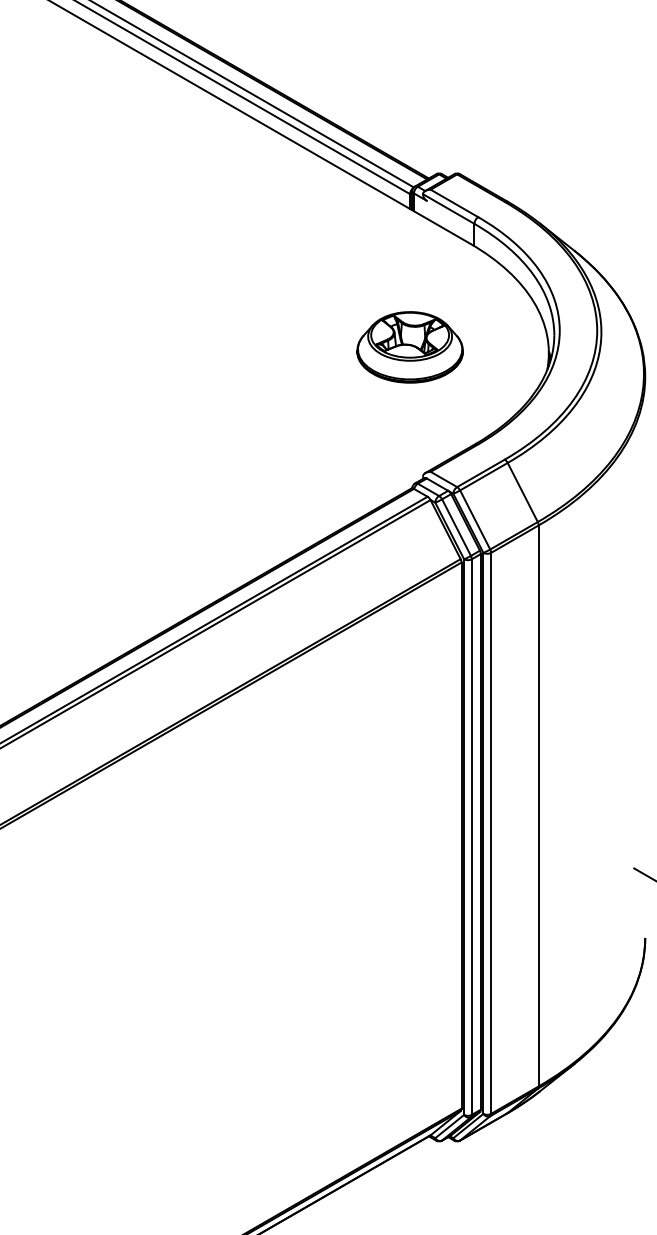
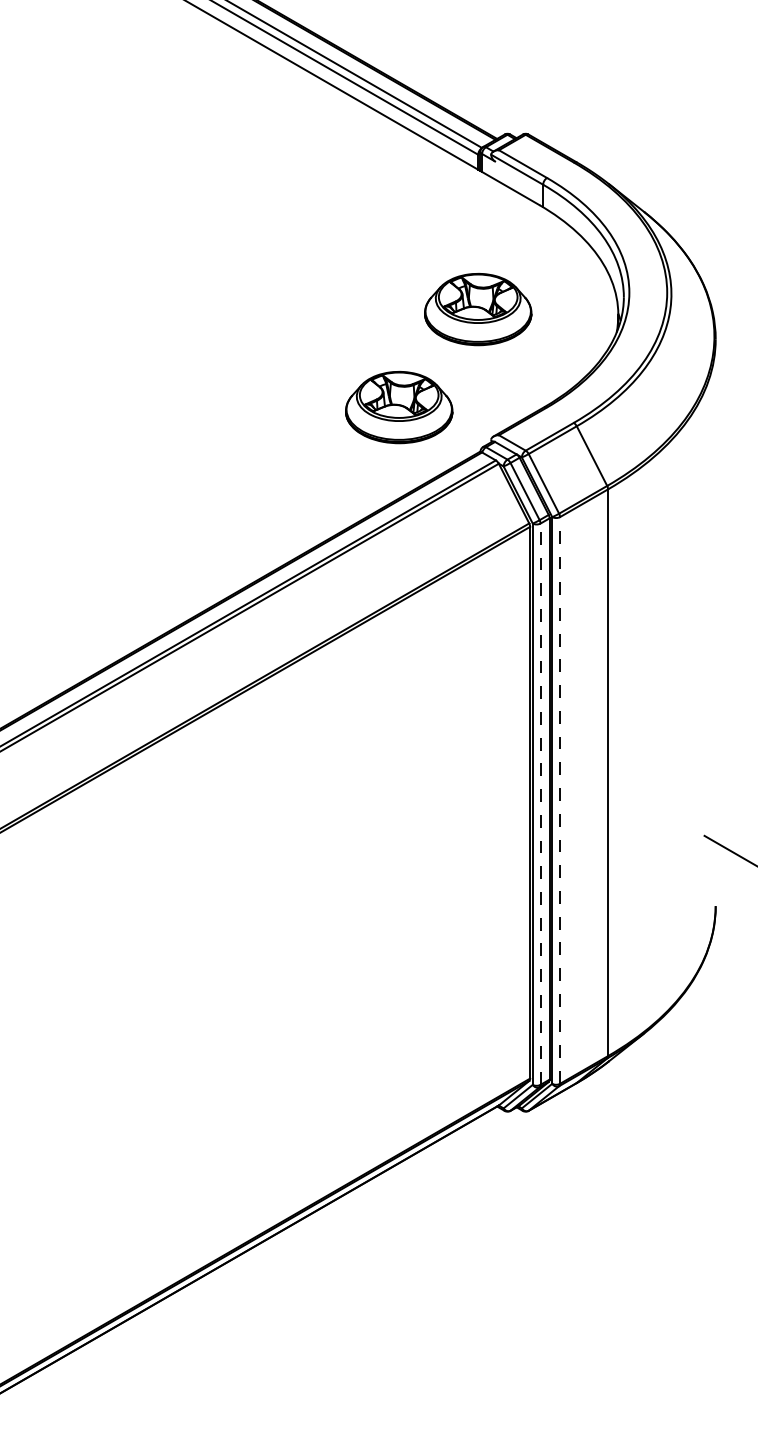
part: (332, 444) -> (399, 407), added
line: (491, 832) -> (560, 799), solid -> dashed
line: (471, 837) -> (540, 804), solid -> dashed

